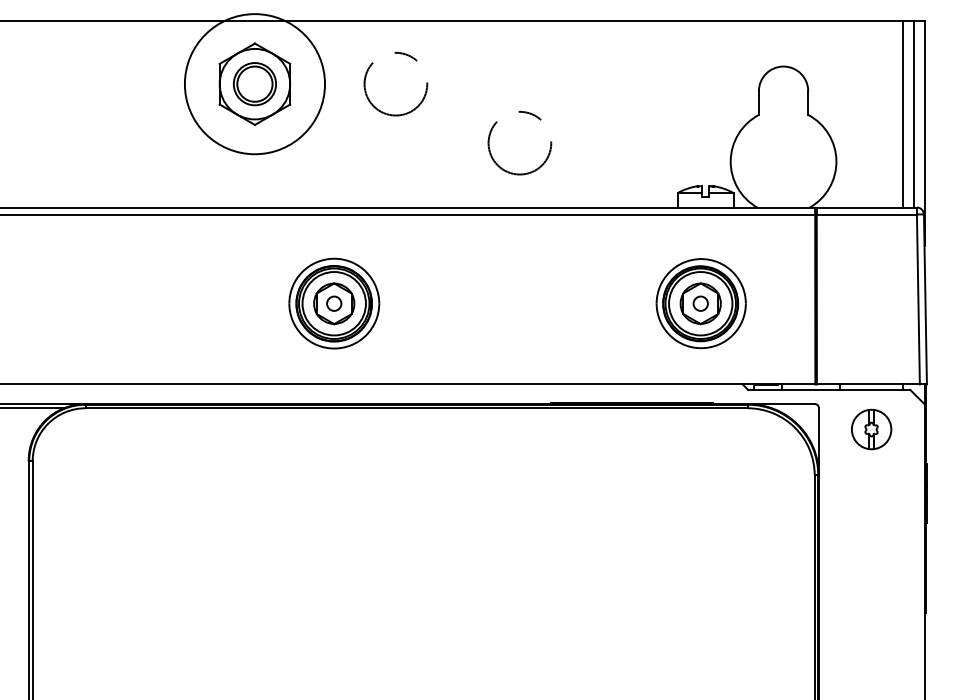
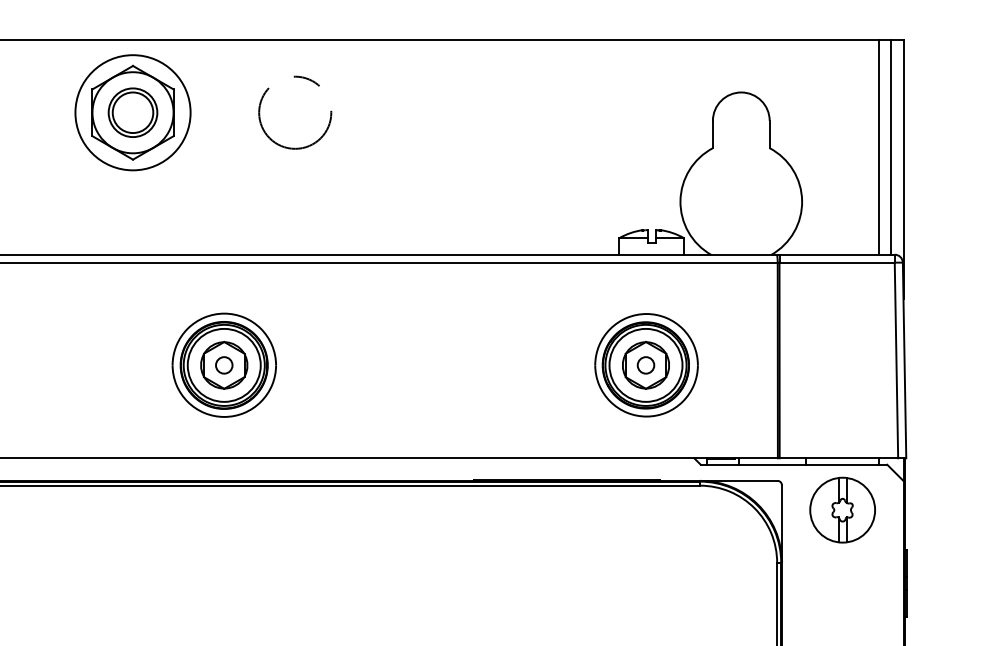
circle: (254, 84) -> (132, 113), size x0.71
circle: (519, 143) -> (437, 181), removed
part: (871, 429) -> (842, 510), size x1.43

